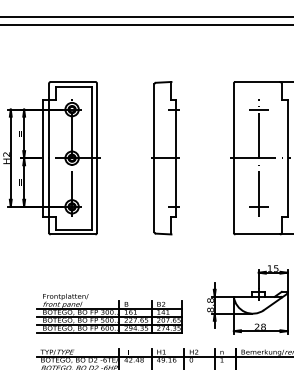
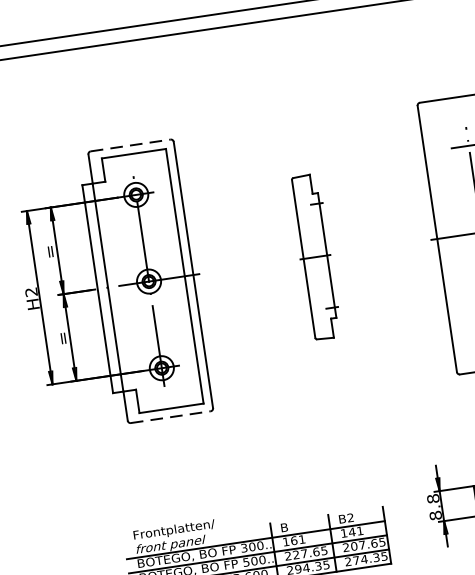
line: (73, 81) -> (131, 144), solid -> dashed
part: (165, 158) -> (315, 257), size x0.6
line: (73, 234) -> (171, 417), solid -> dashed

